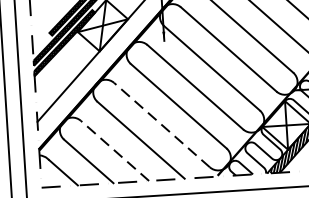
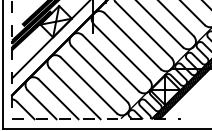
line: (161, 123) -> (88, 84), dashed -> solid
line: (114, 149) -> (58, 98), dashed -> solid

